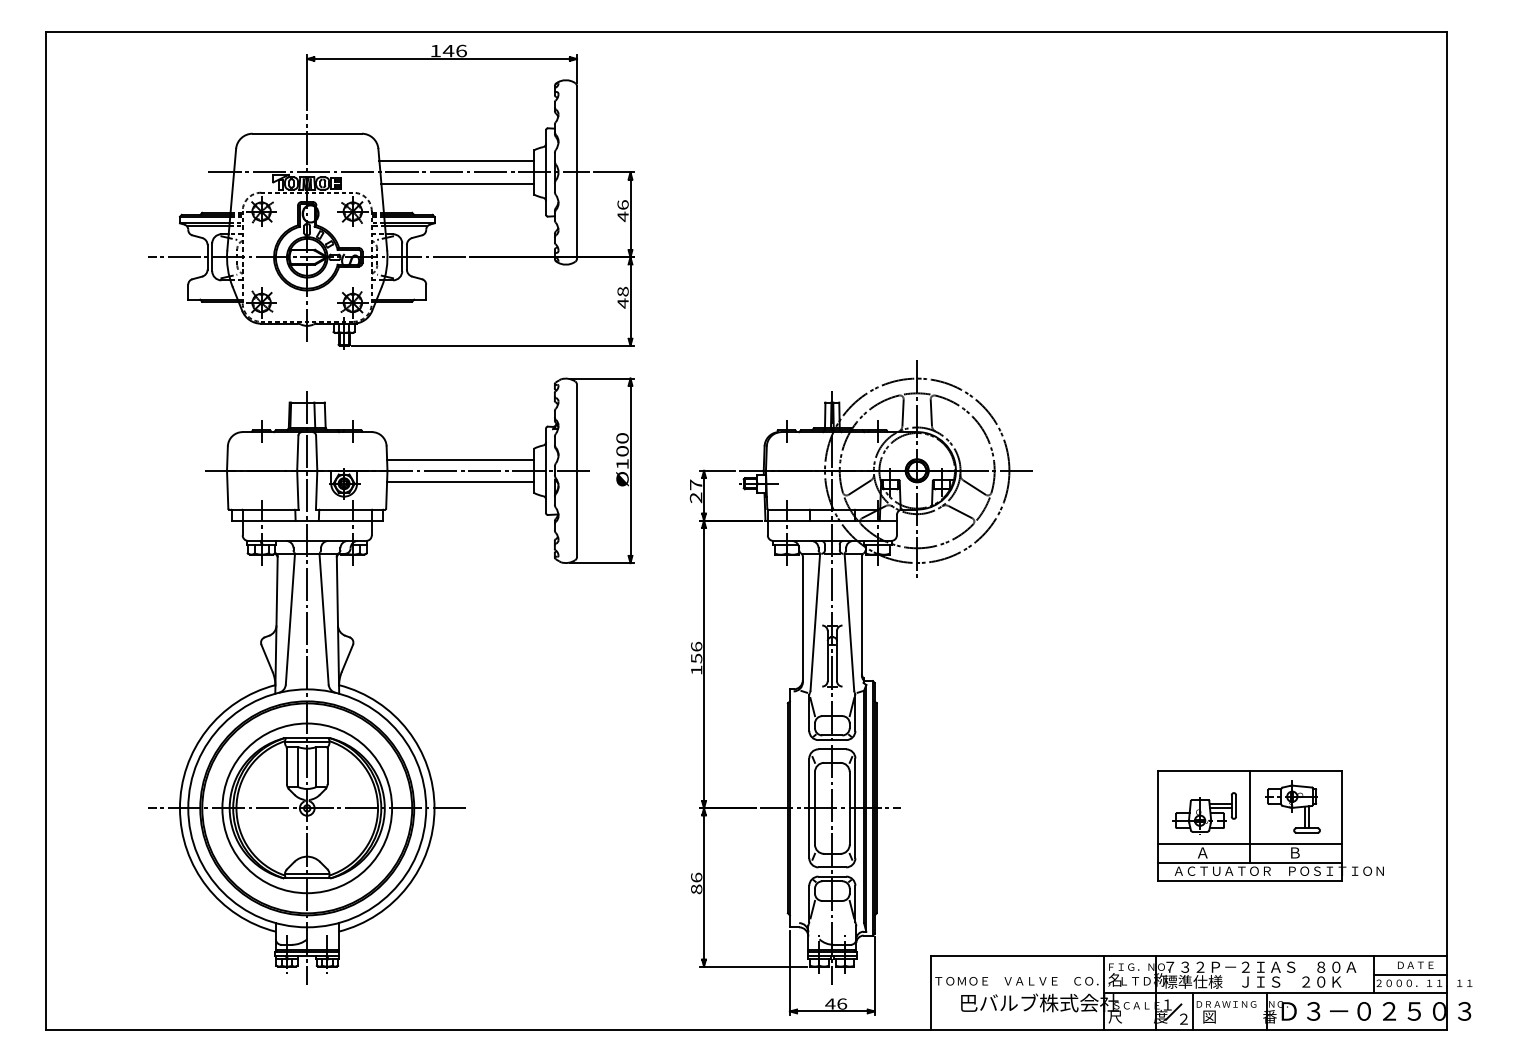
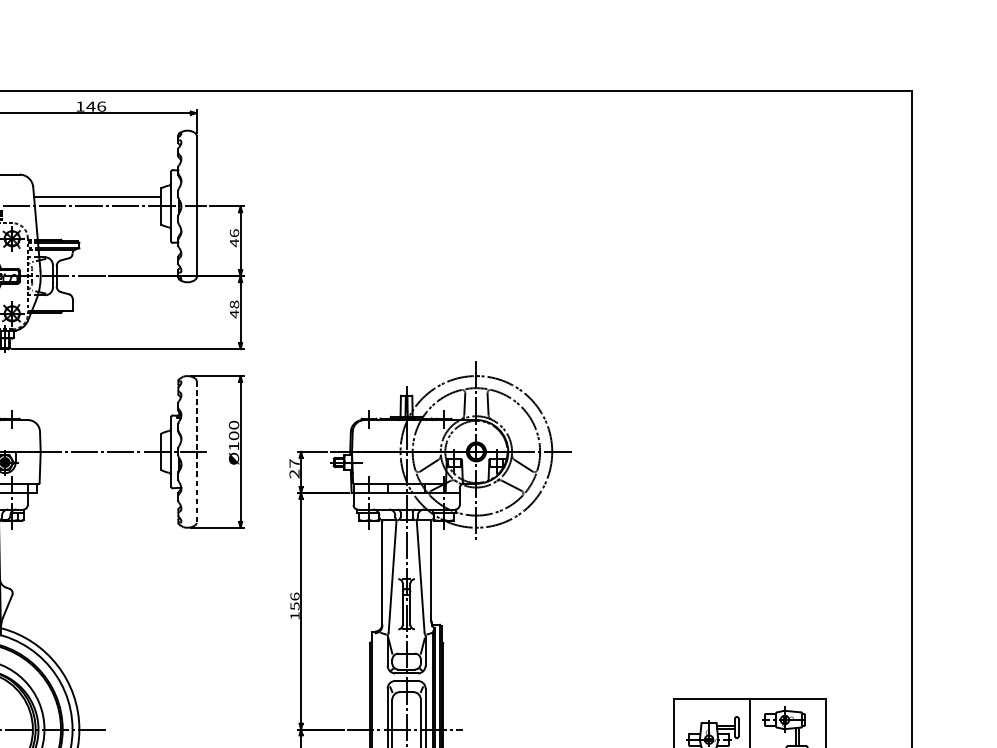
line: (457, 183) -> (98, 215), removed
line: (460, 459) -> (100, 442), removed
line: (577, 471) -> (197, 452), solid -> dashed
line: (460, 481) -> (100, 460), removed

